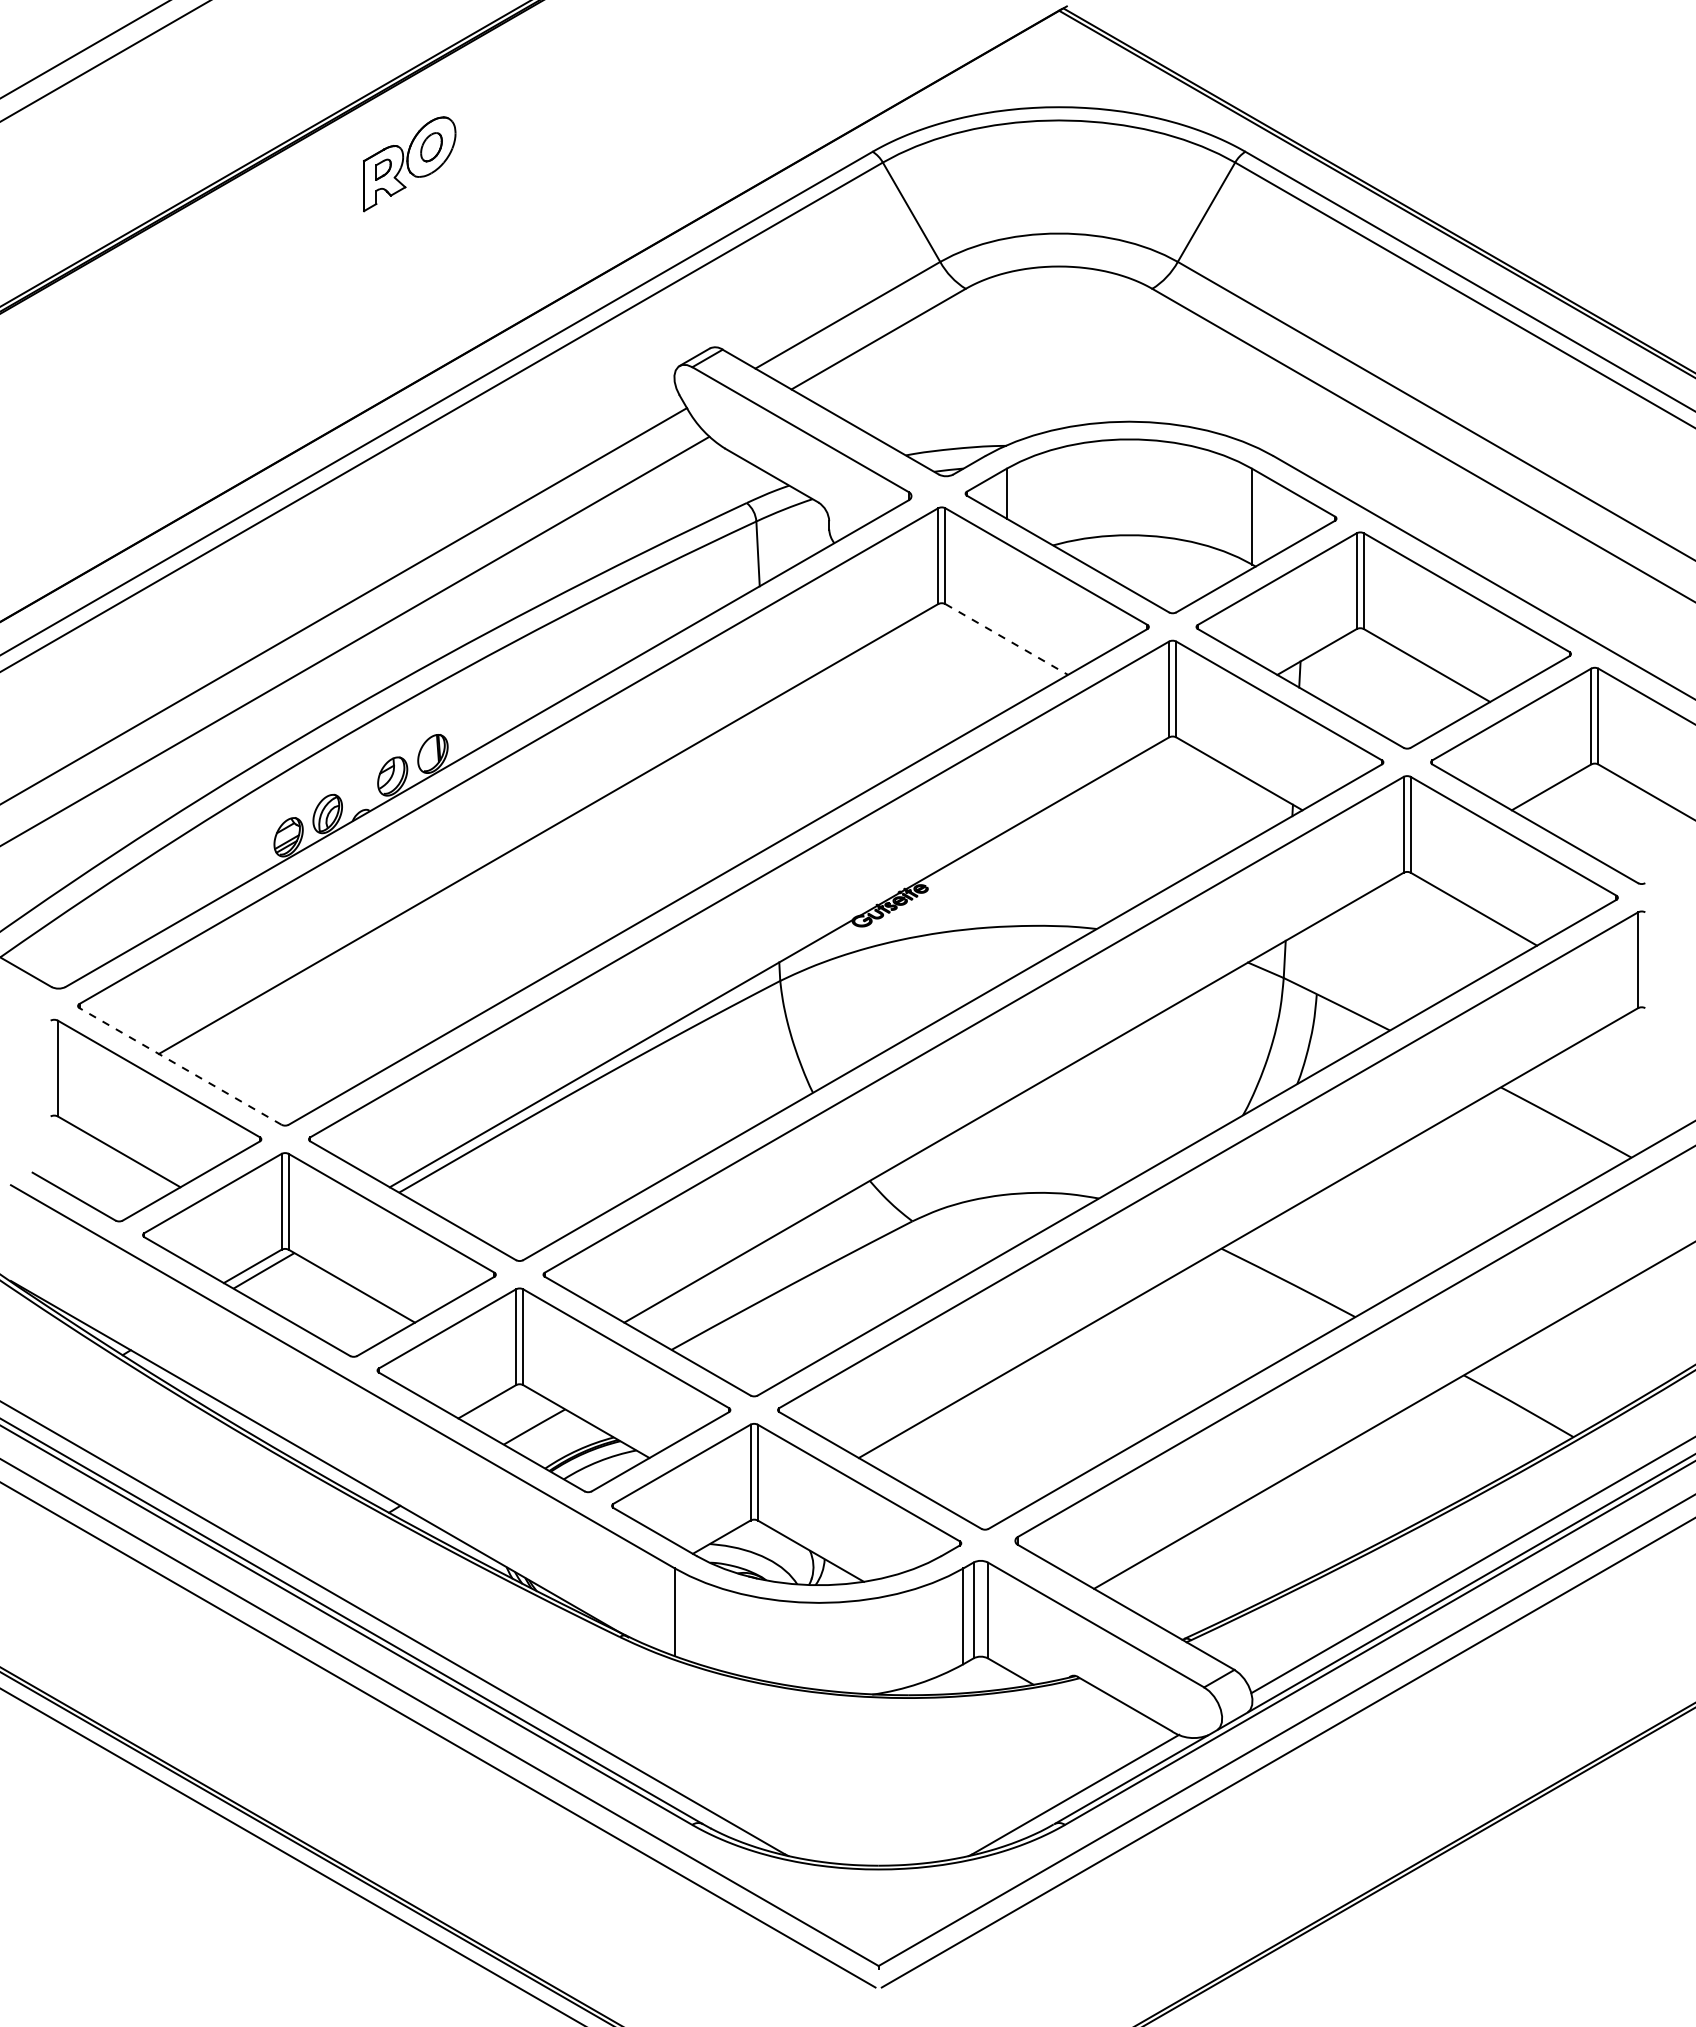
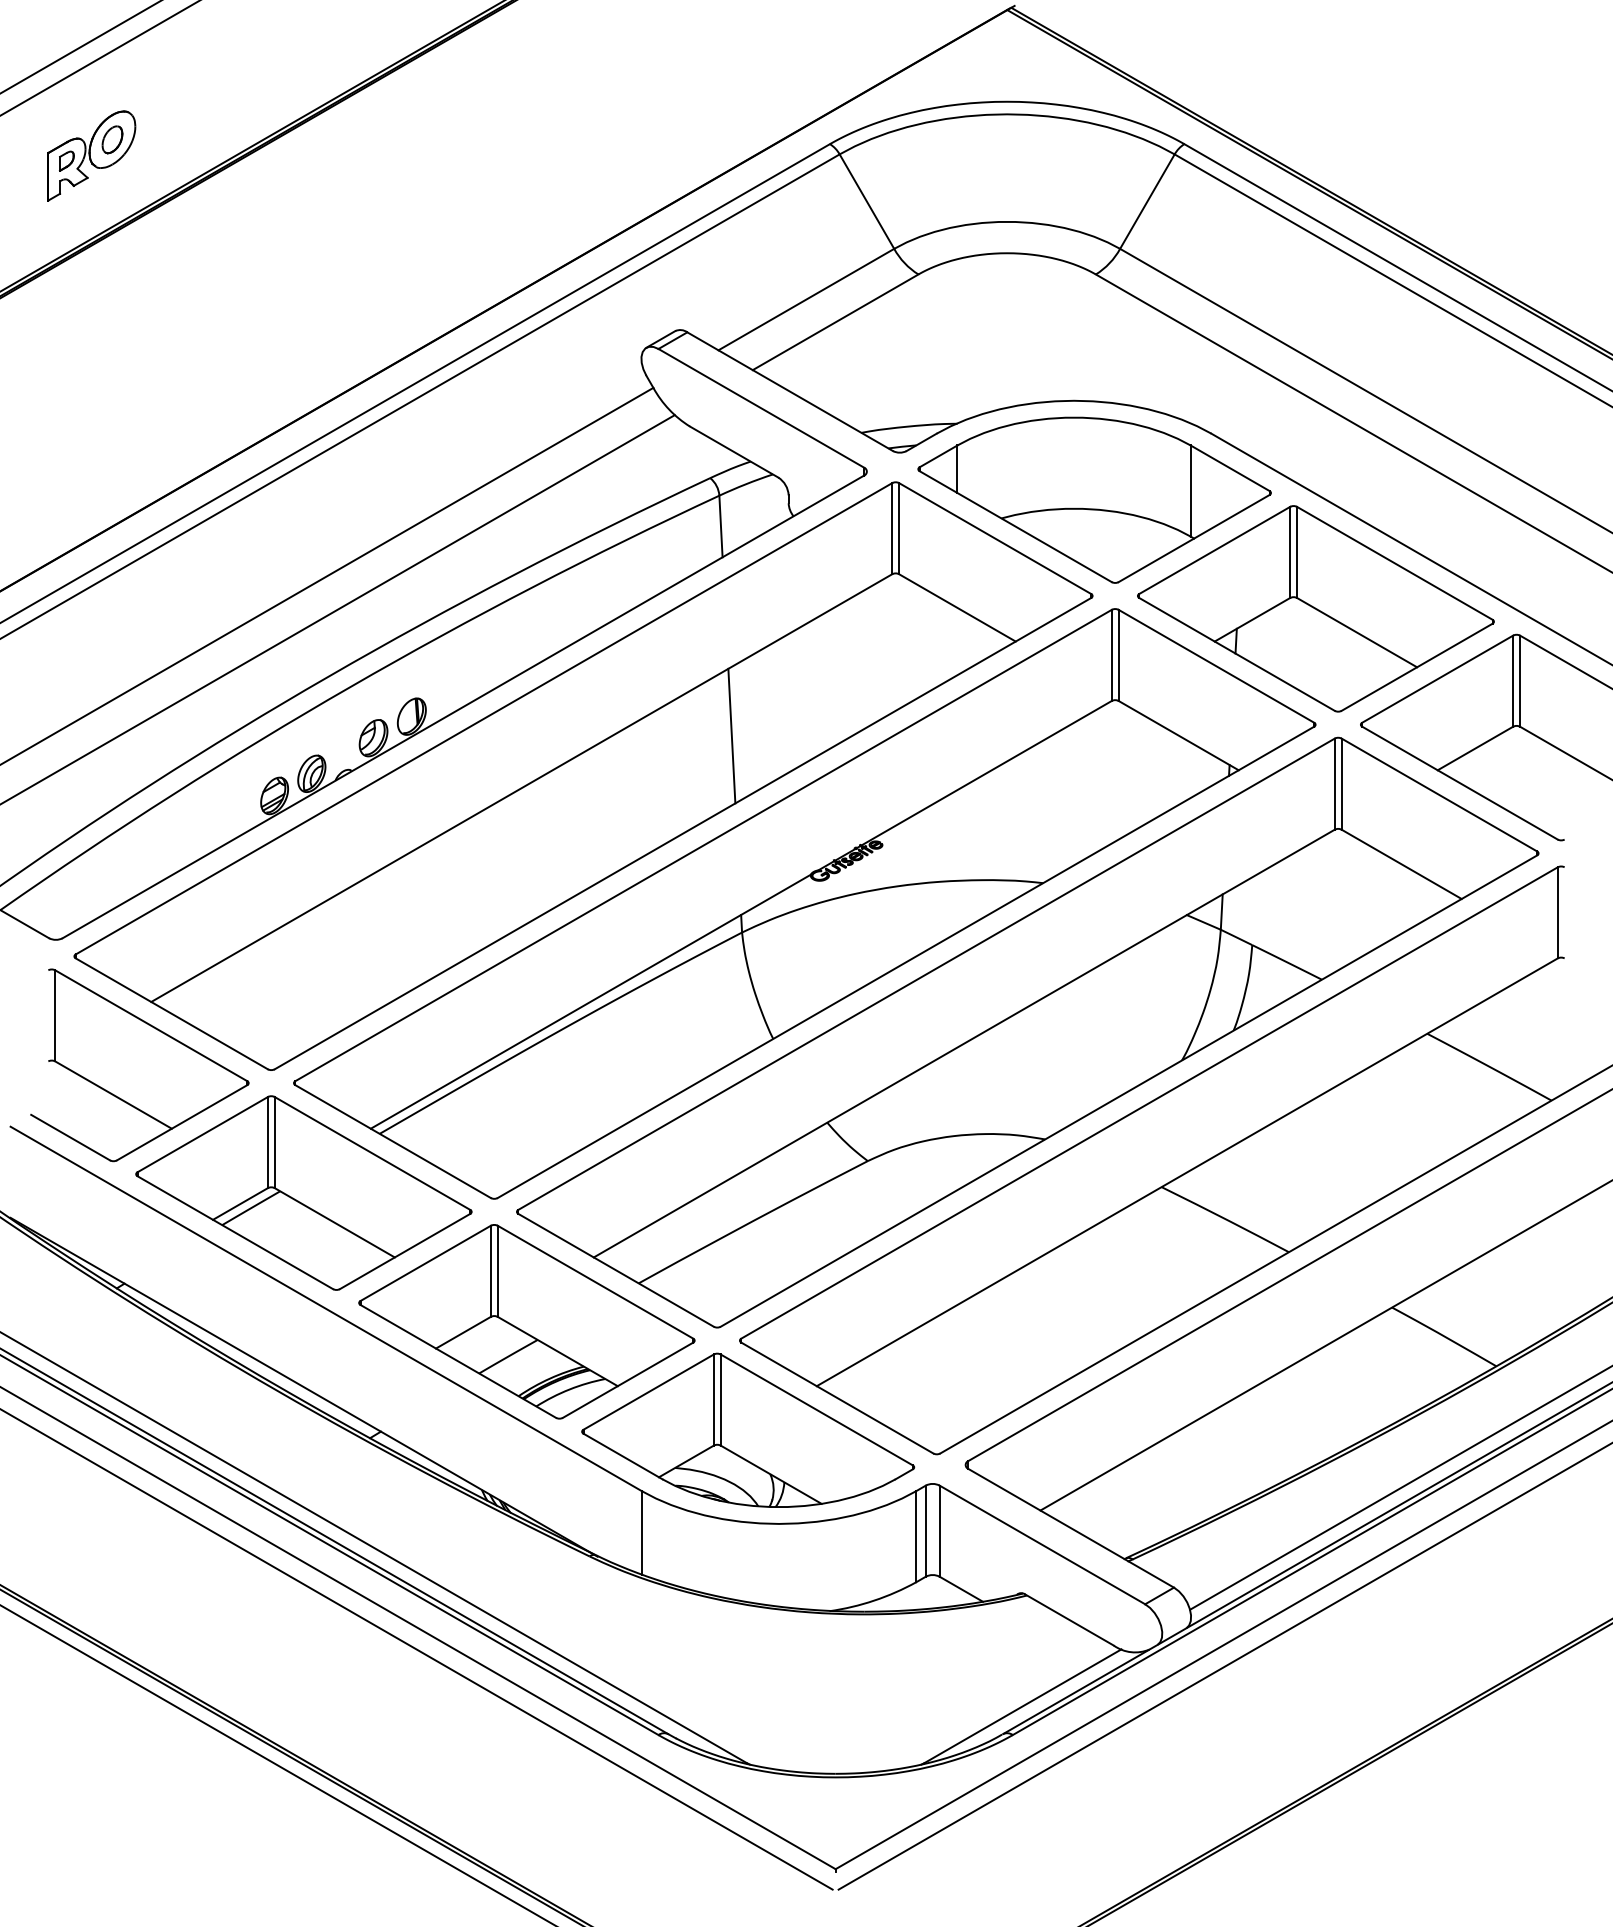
part: (409, 163) -> (91, 155), moved
line: (1006, 640) -> (957, 608), dashed -> solid
line: (769, 773) -> (731, 735), added
line: (180, 1066) -> (171, 1013), dashed -> solid

